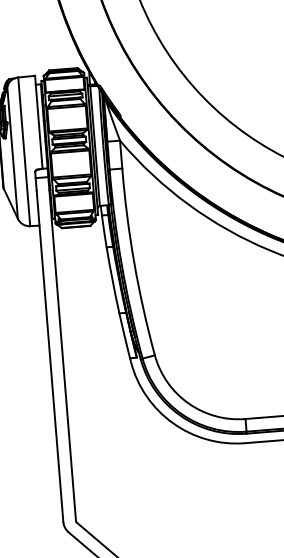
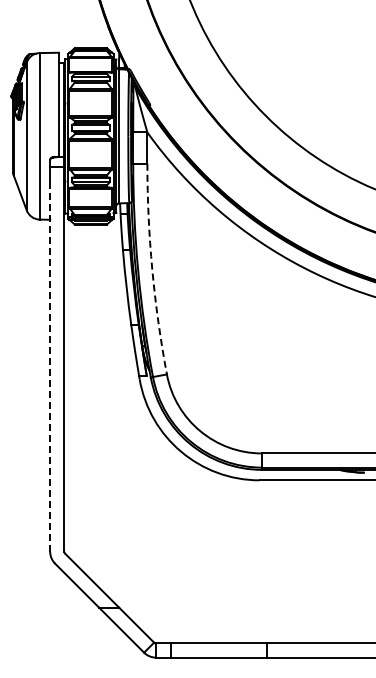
arc: (134, 262) -> (152, 269), solid -> dashed
line: (50, 355) -> (50, 365), solid -> dashed

